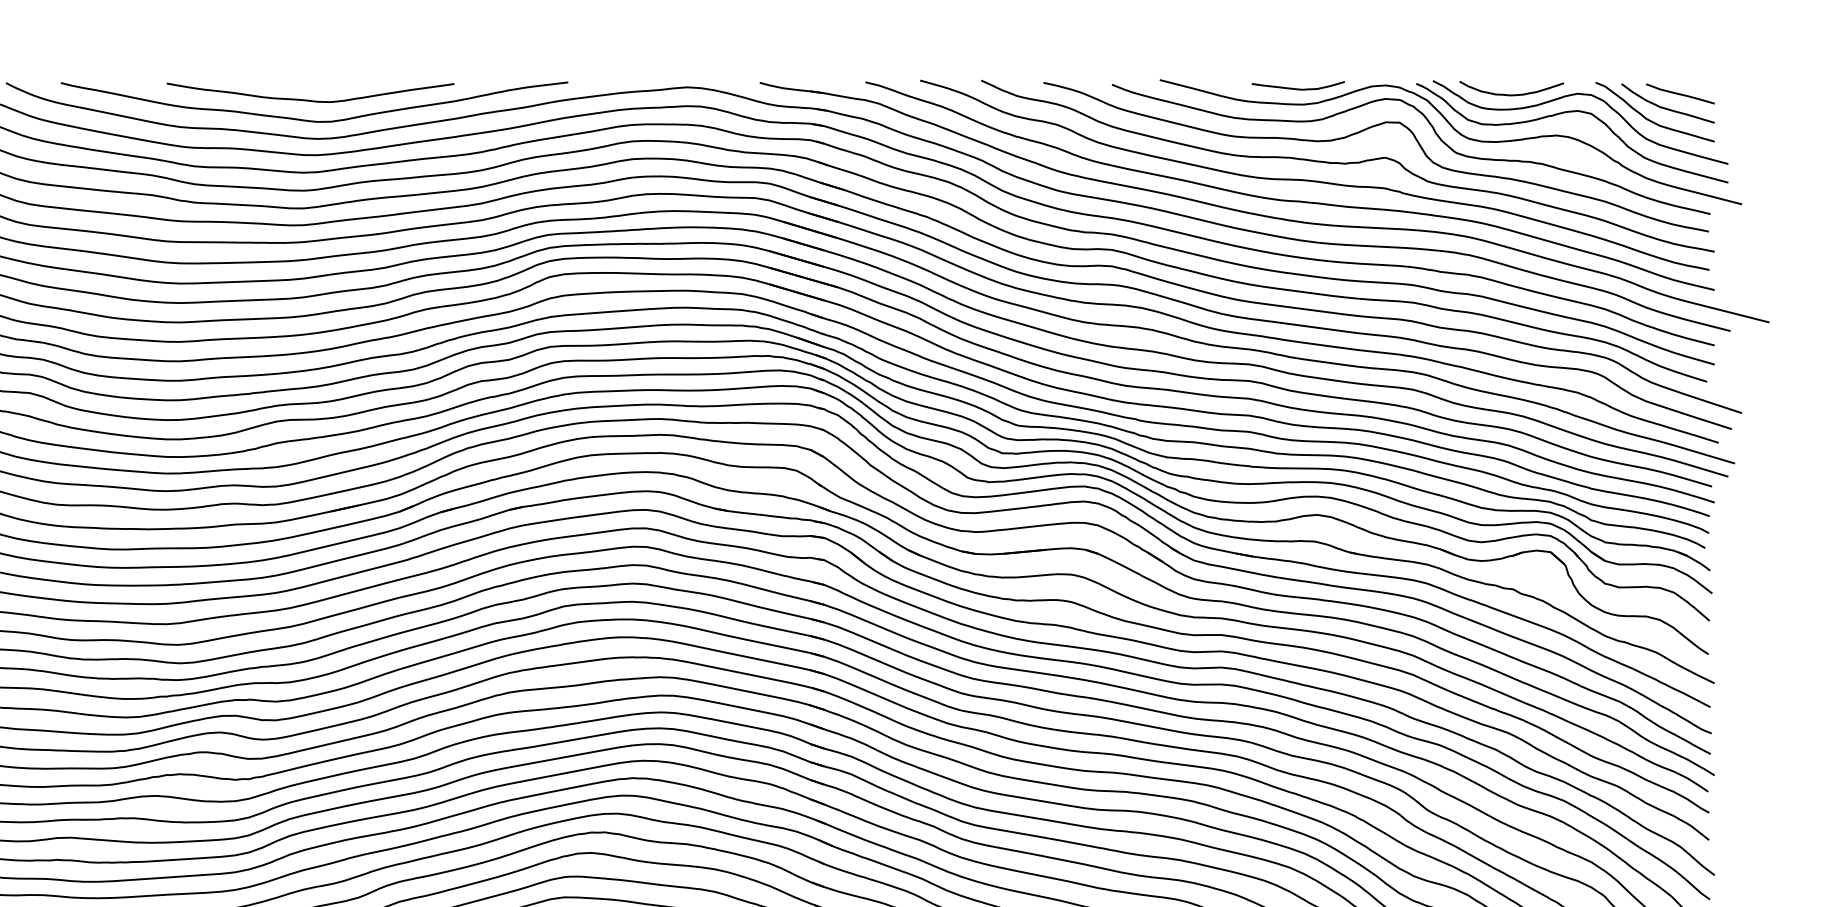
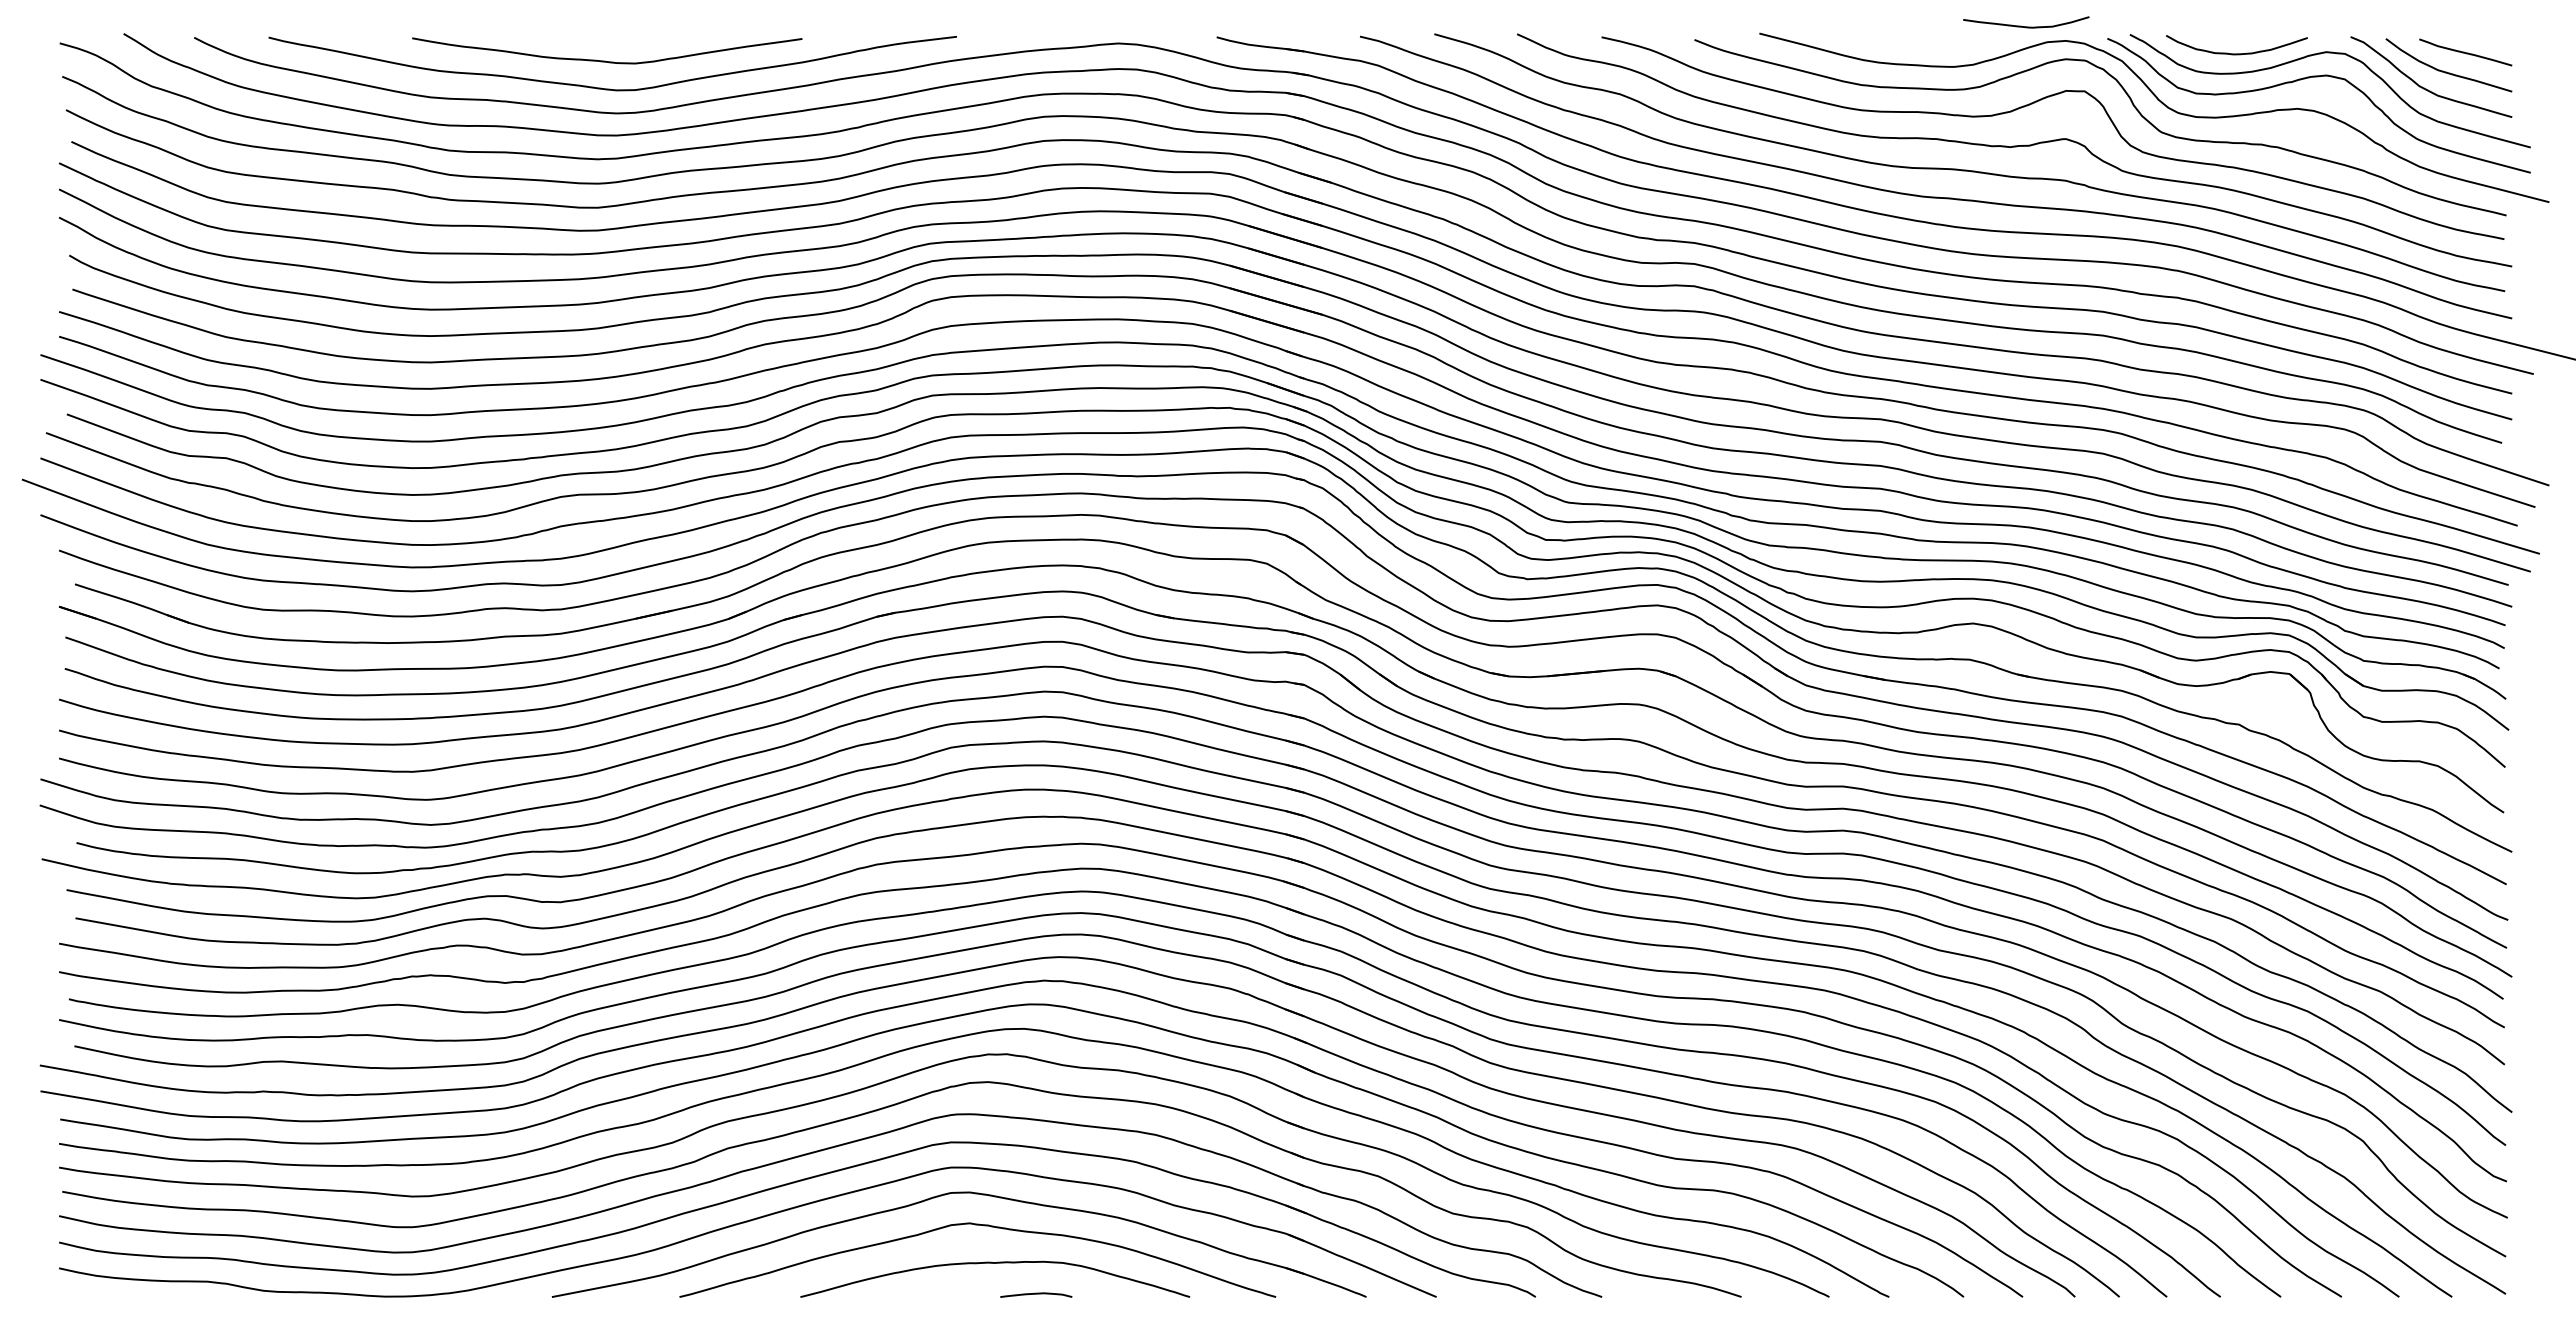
curve: (1298, 88) -> (2026, 26), moved

